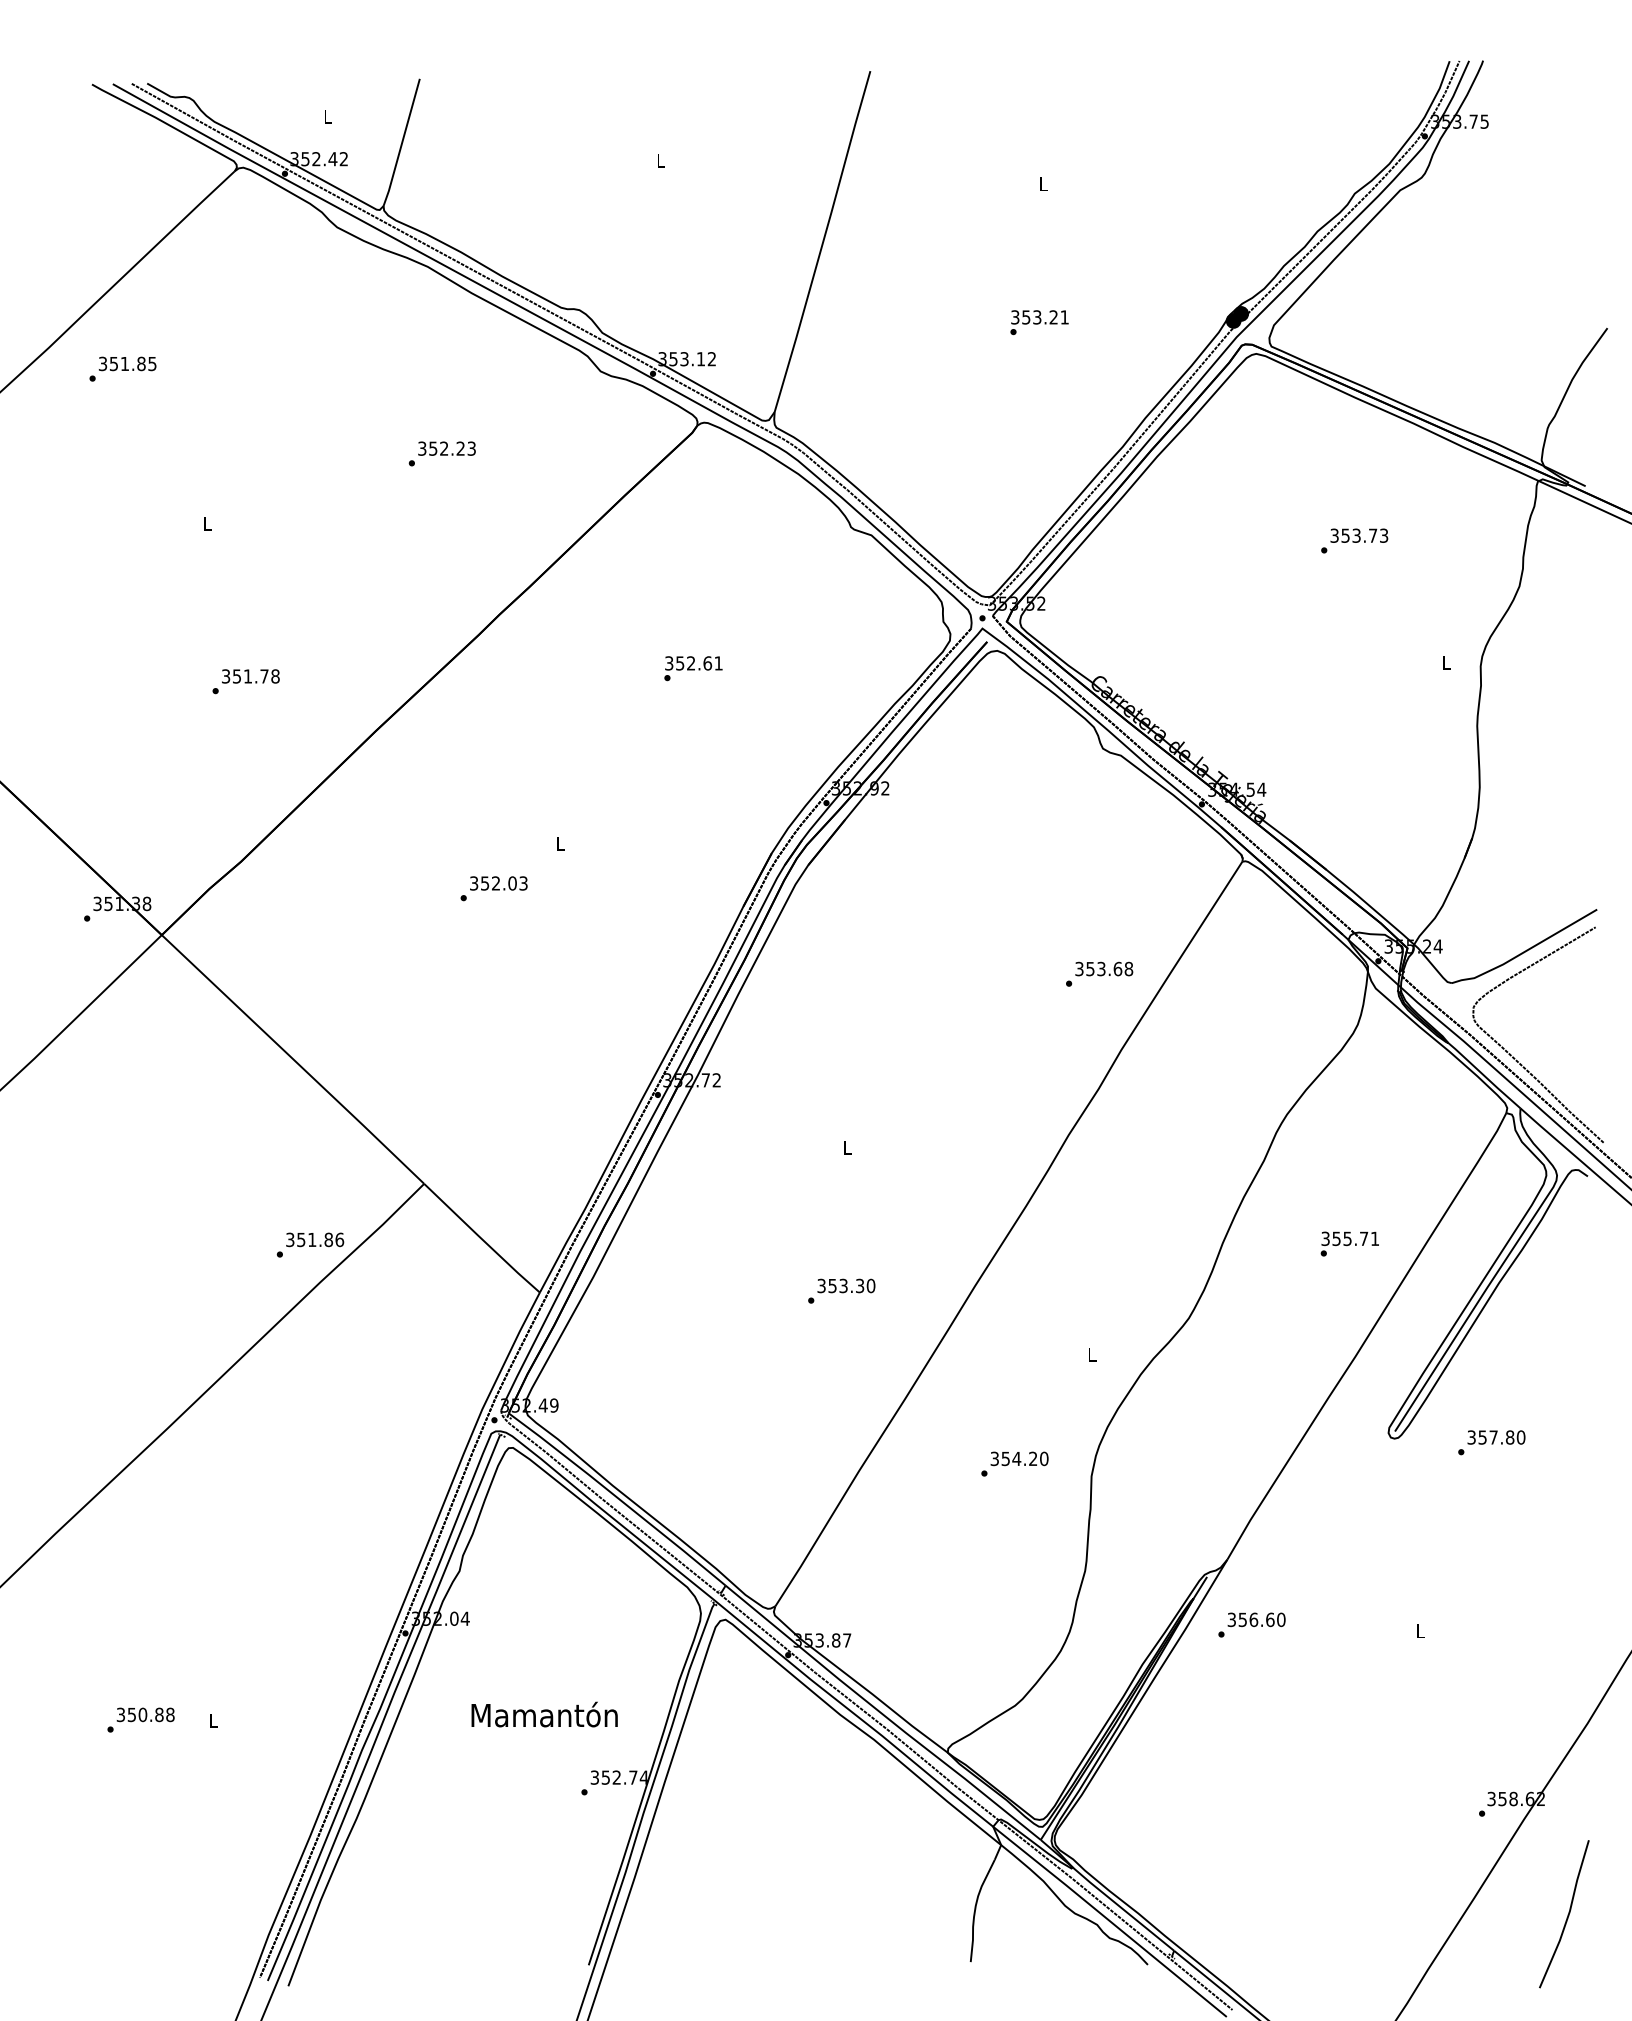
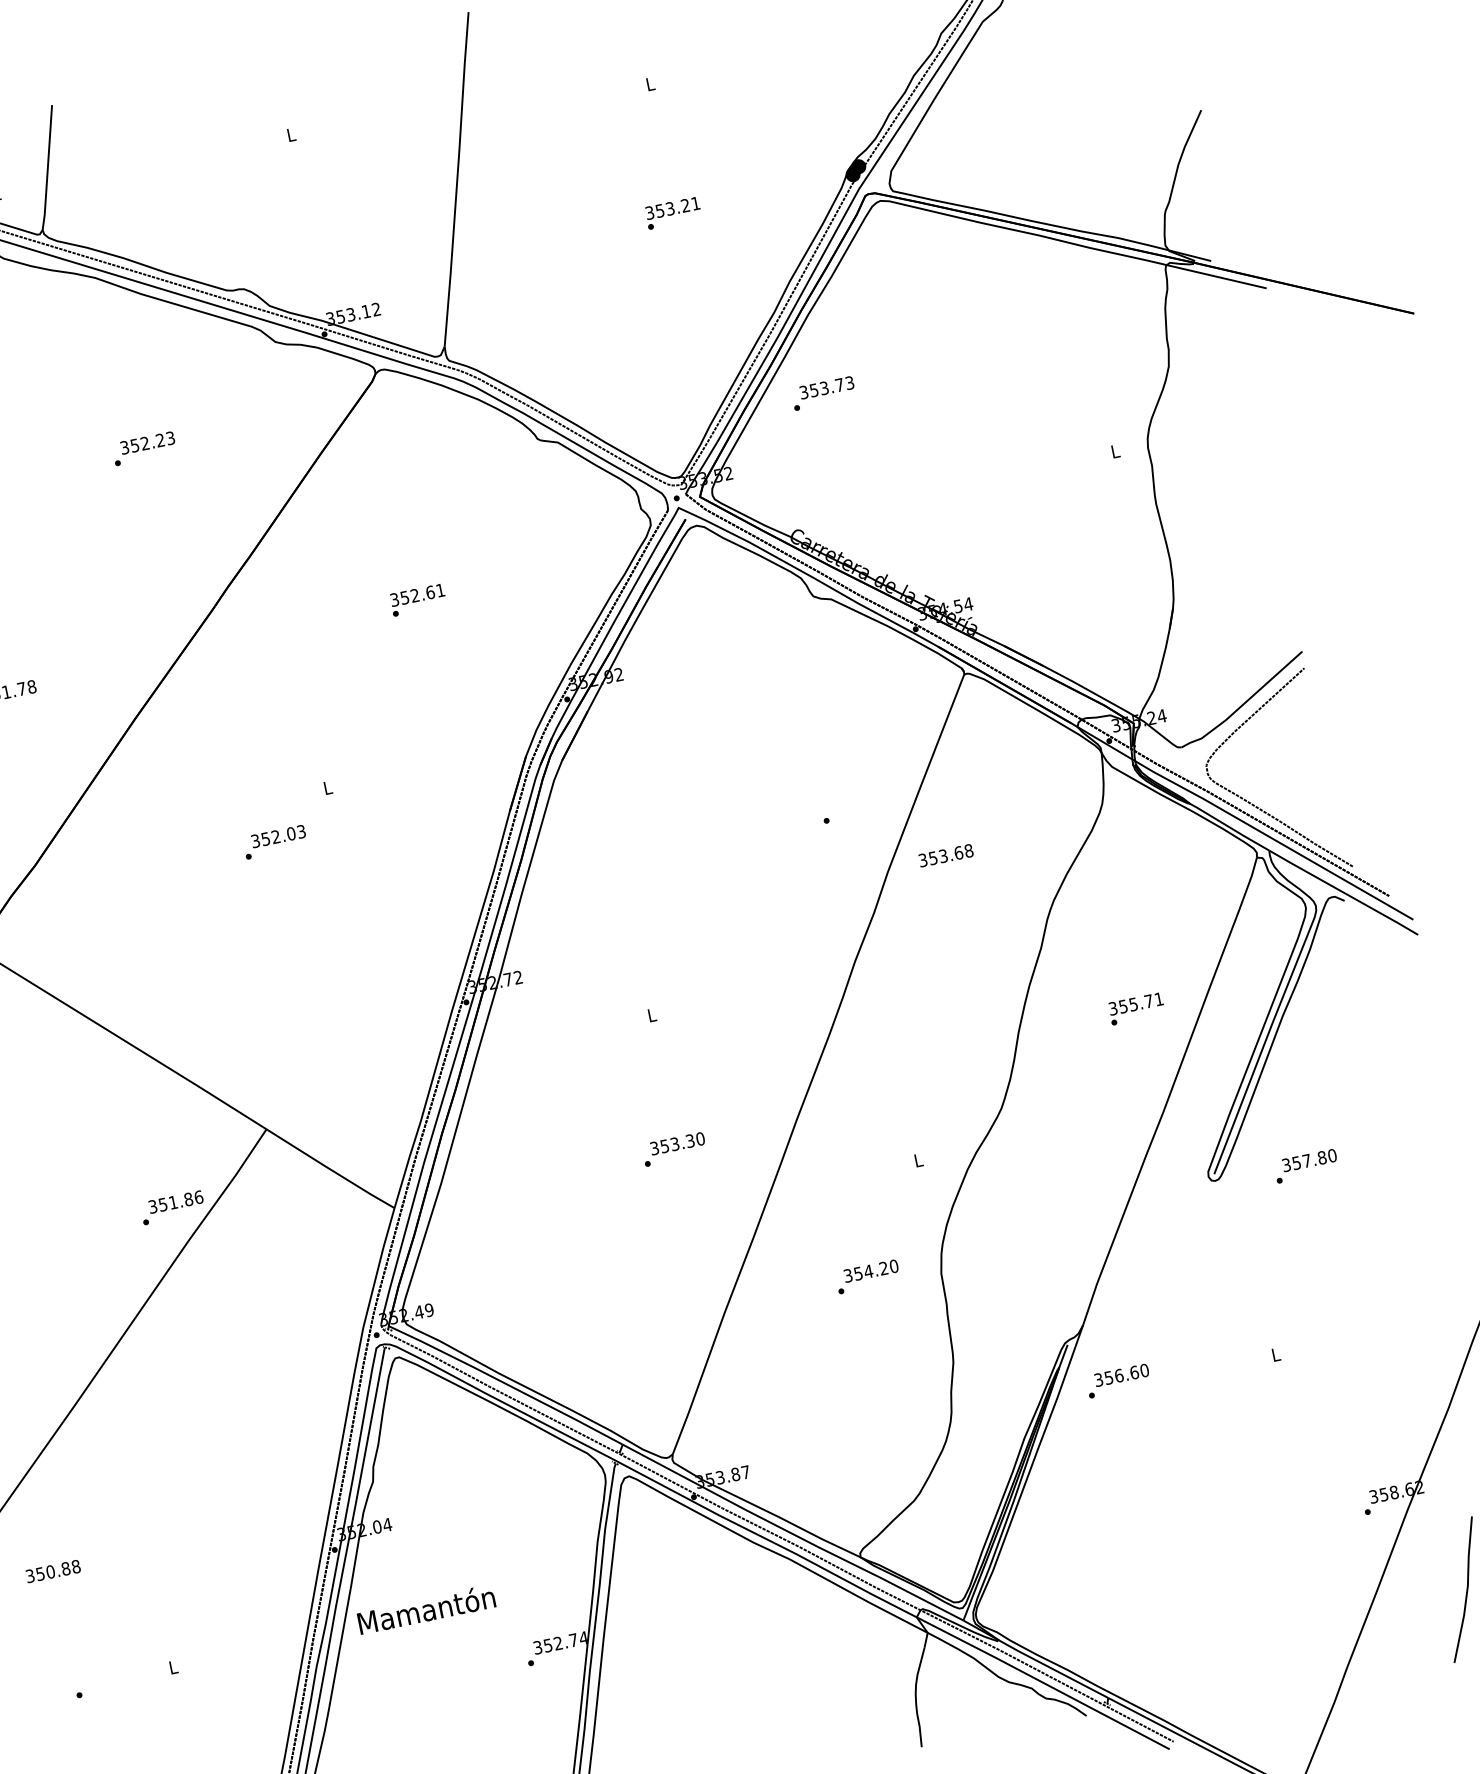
text: (1354, 540) -> (823, 393), moved
text: (1104, 968) -> (946, 855), moved
text: (145, 1714) -> (52, 1571), moved
text: (544, 1714) -> (426, 1609), moved

